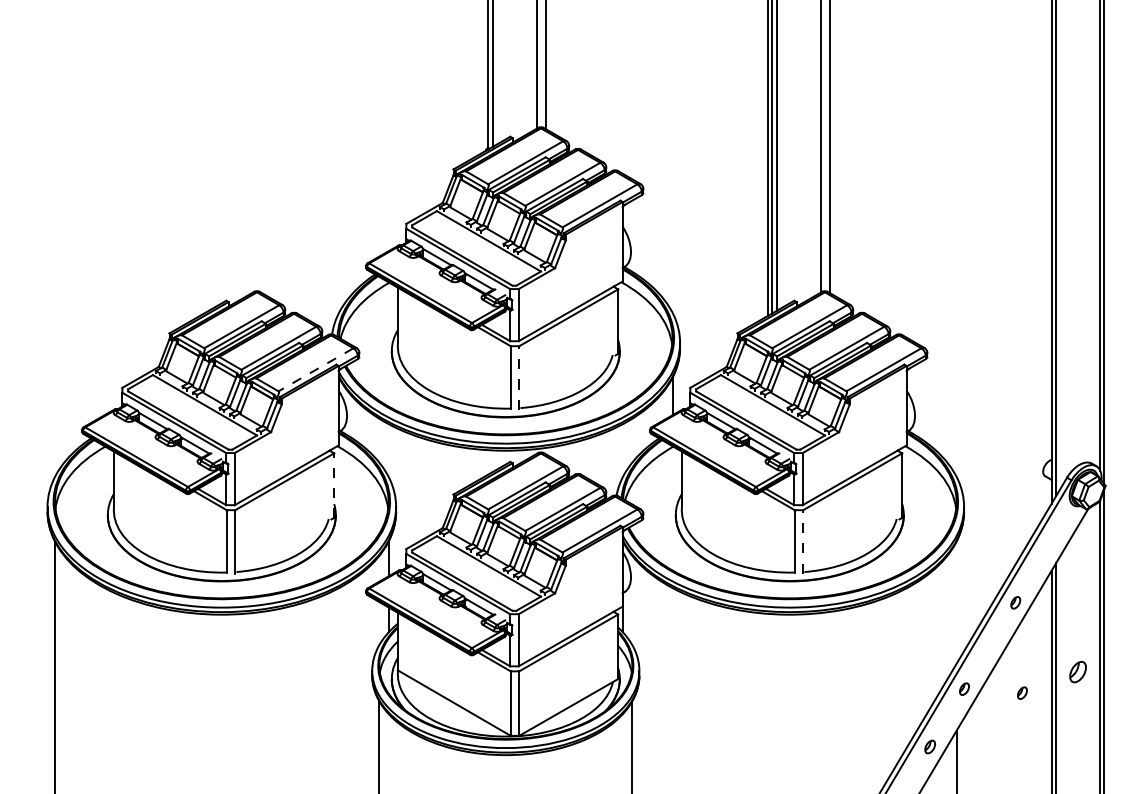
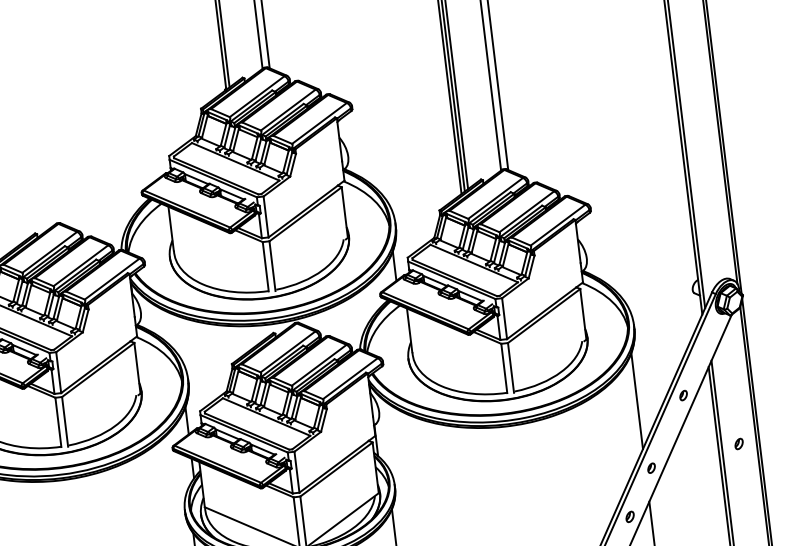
line: (315, 370) -> (111, 279), dashed -> solid
line: (519, 377) -> (272, 265), dashed -> solid
line: (334, 485) -> (137, 368), dashed -> solid
line: (803, 541) -> (511, 367), dashed -> solid
line: (956, 602) -> (637, 400), added
part: (1077, 671) -> (738, 443), size x0.62
part: (1022, 692) -> (697, 465), removed

